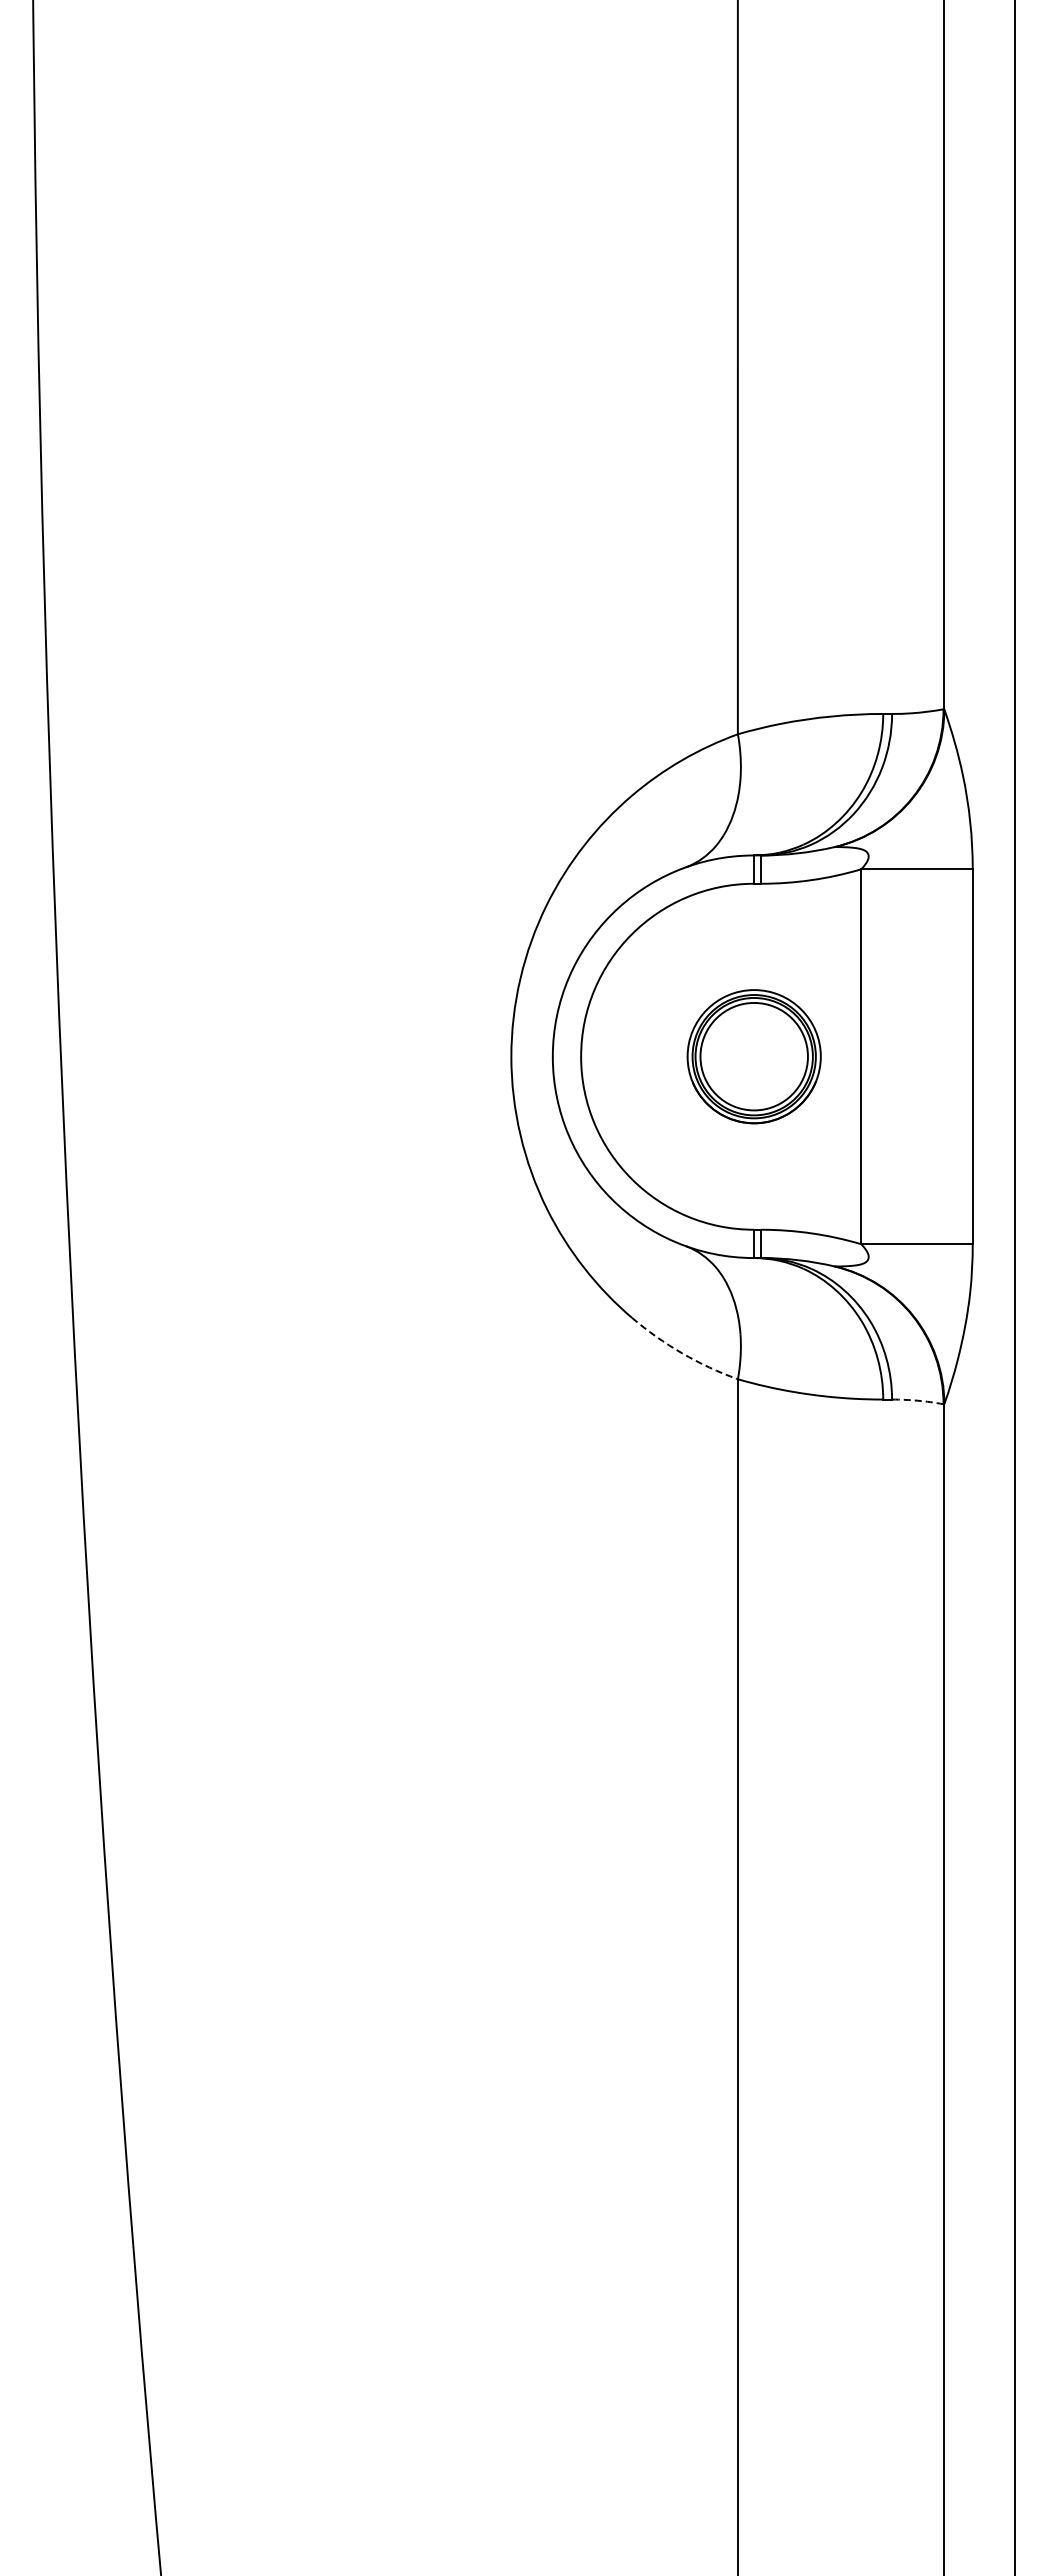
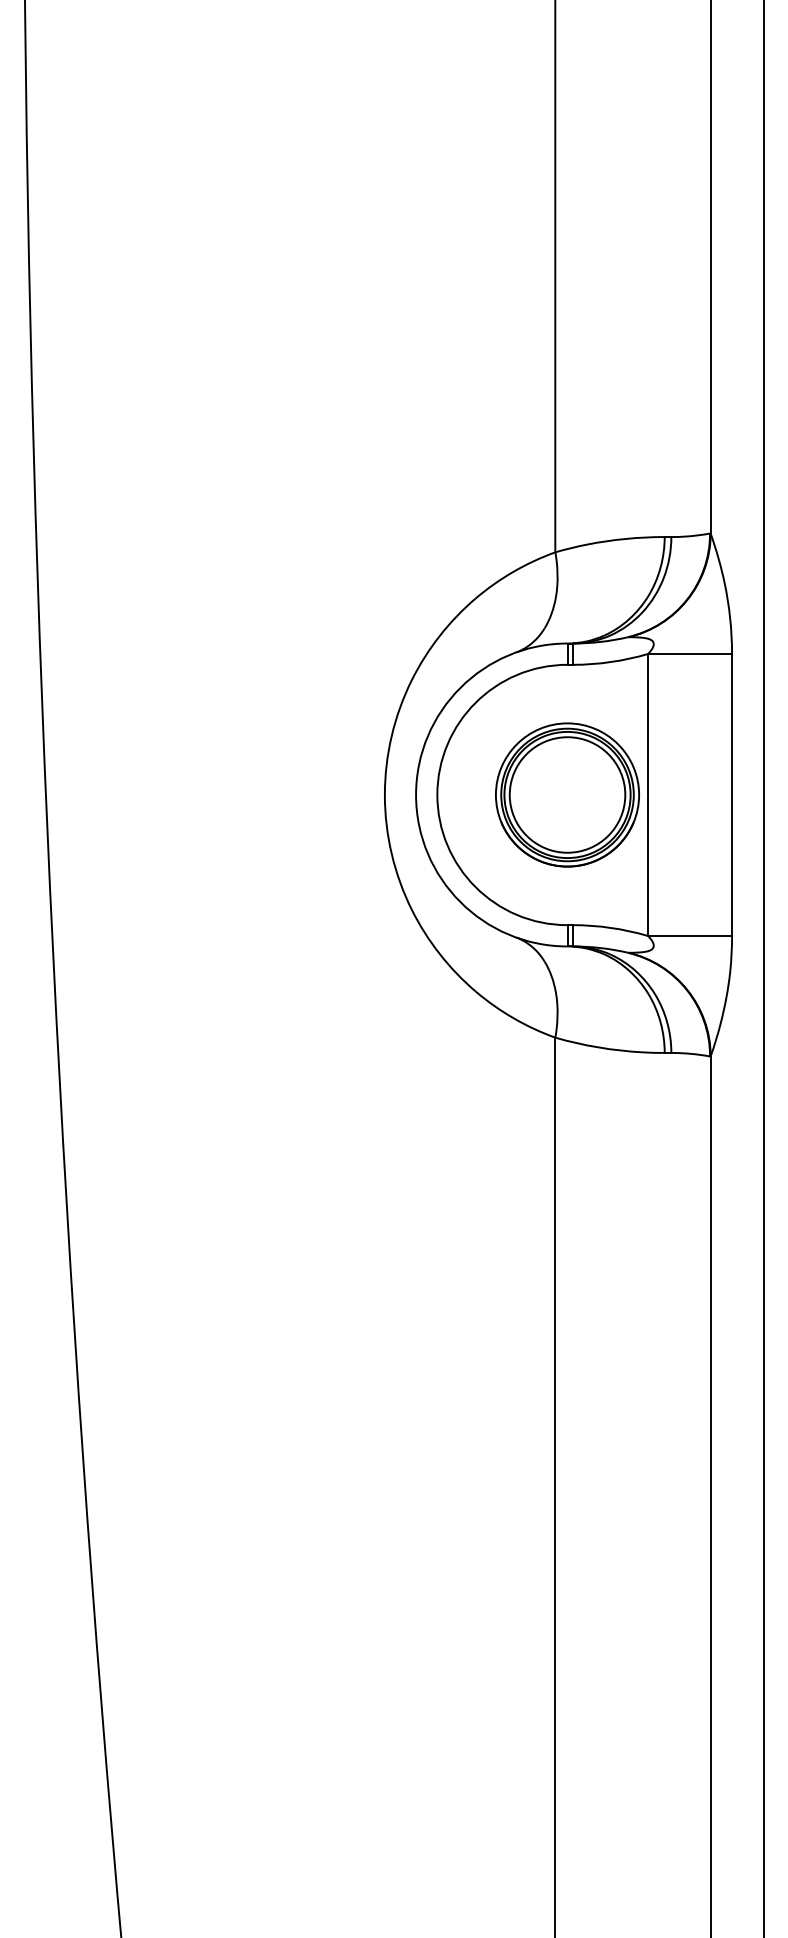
part: (754, 1056) -> (567, 794), size x1.43
arc: (682, 1353) -> (513, 1018), dashed -> solid
arc: (917, 1400) -> (690, 1053), dashed -> solid

